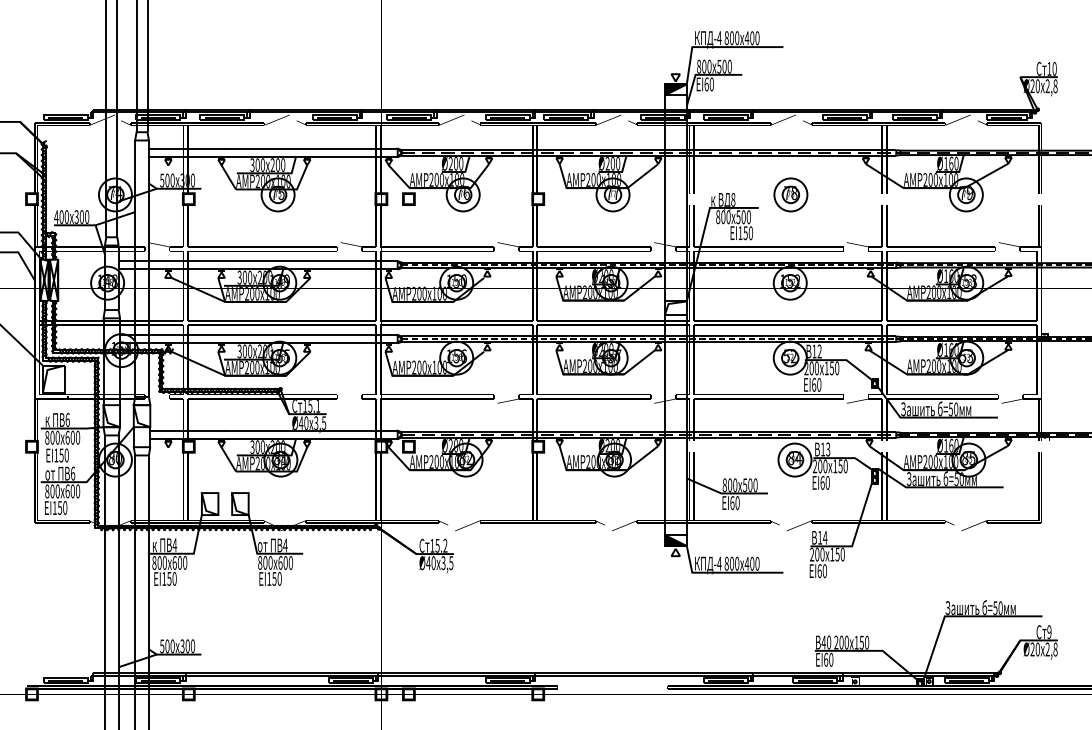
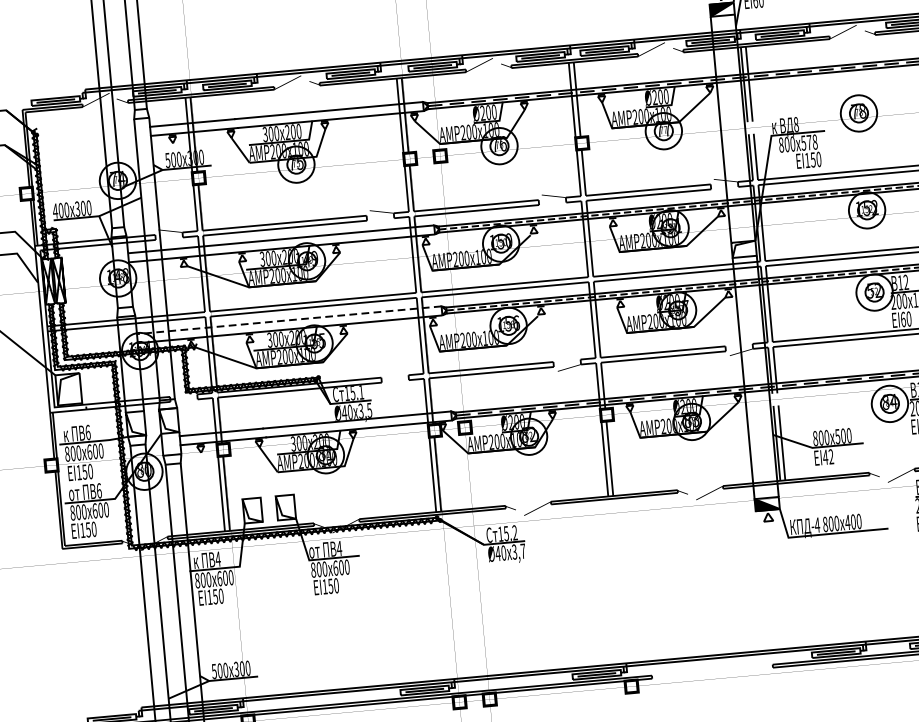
text: (745, 217) -> (811, 142), 500 -> 578
line: (258, 335) -> (288, 320), solid -> dashed
text: (734, 503) -> (827, 457), EI60 -> EI42
text: (451, 563) -> (523, 551), 3,5 -> 3,7

